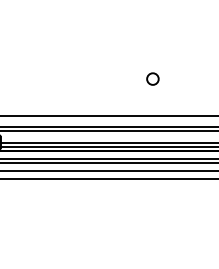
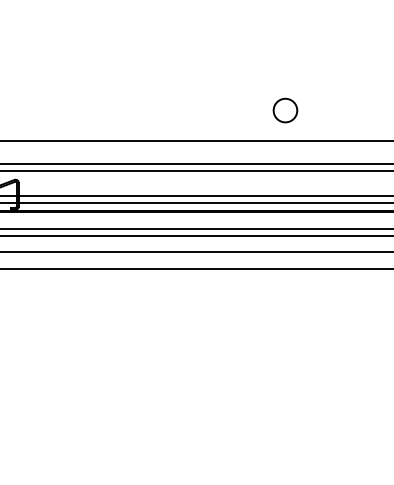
circle: (152, 78) -> (284, 109), moved

